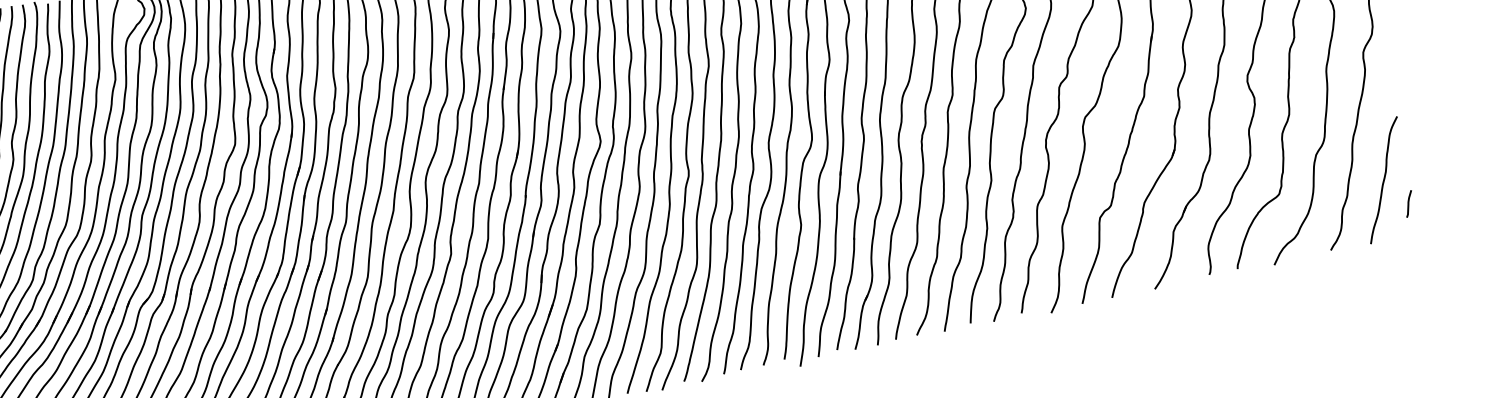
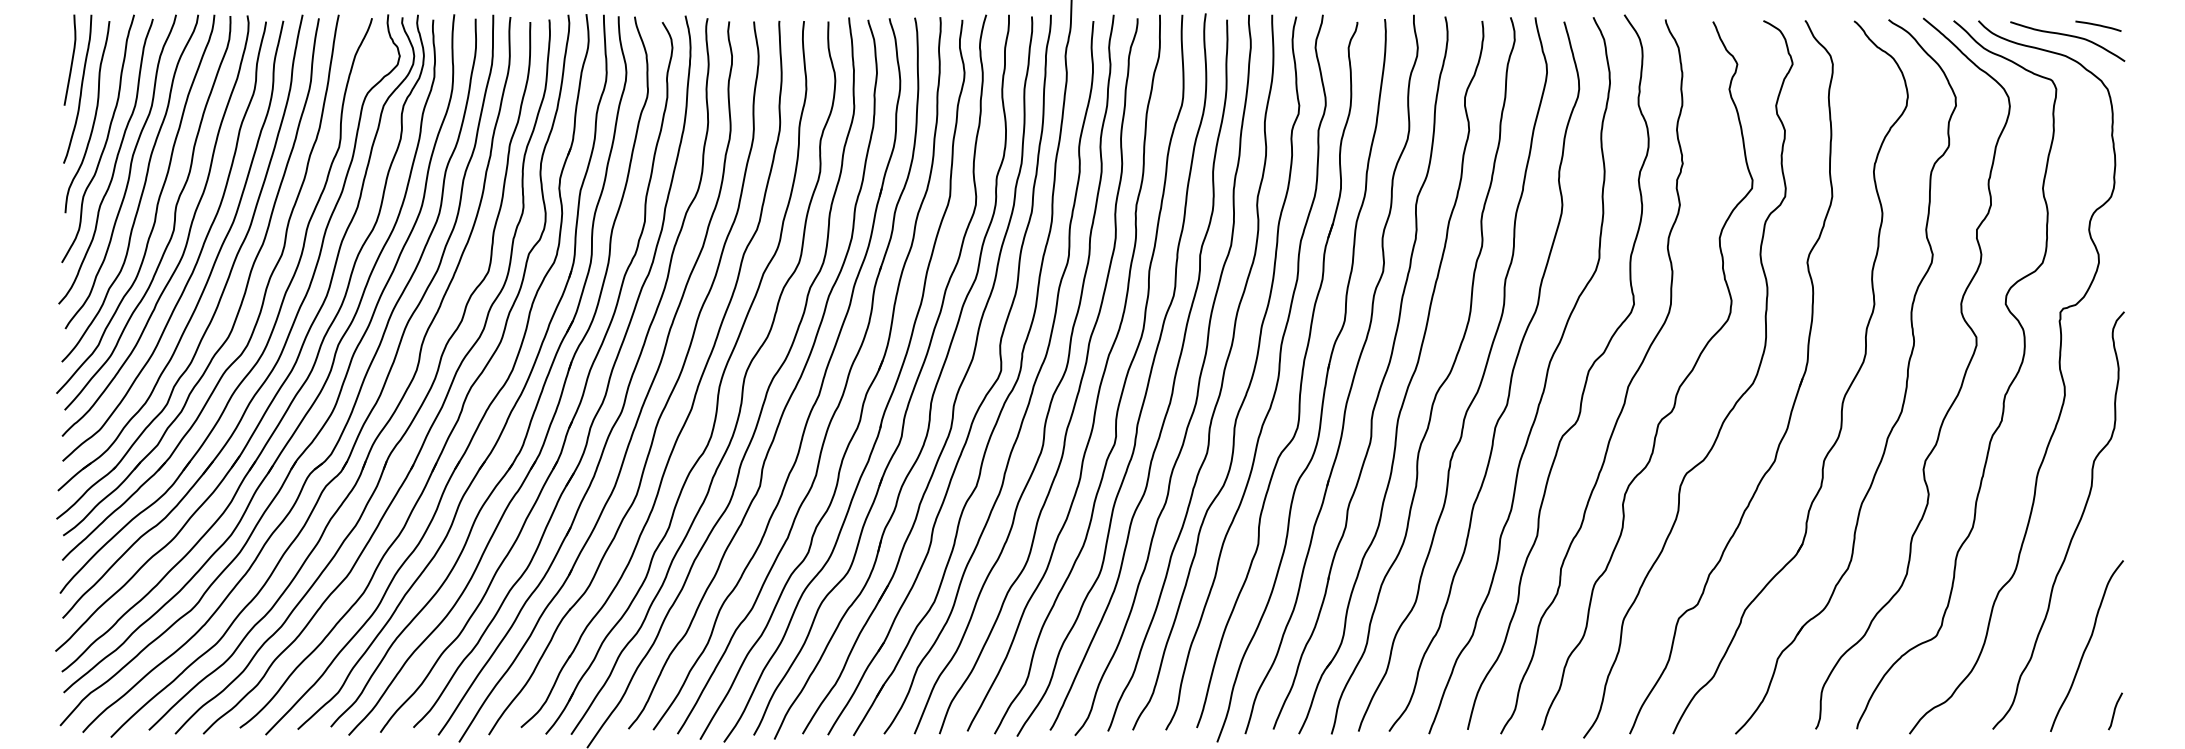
curve: (1409, 204) -> (2115, 711), moved

